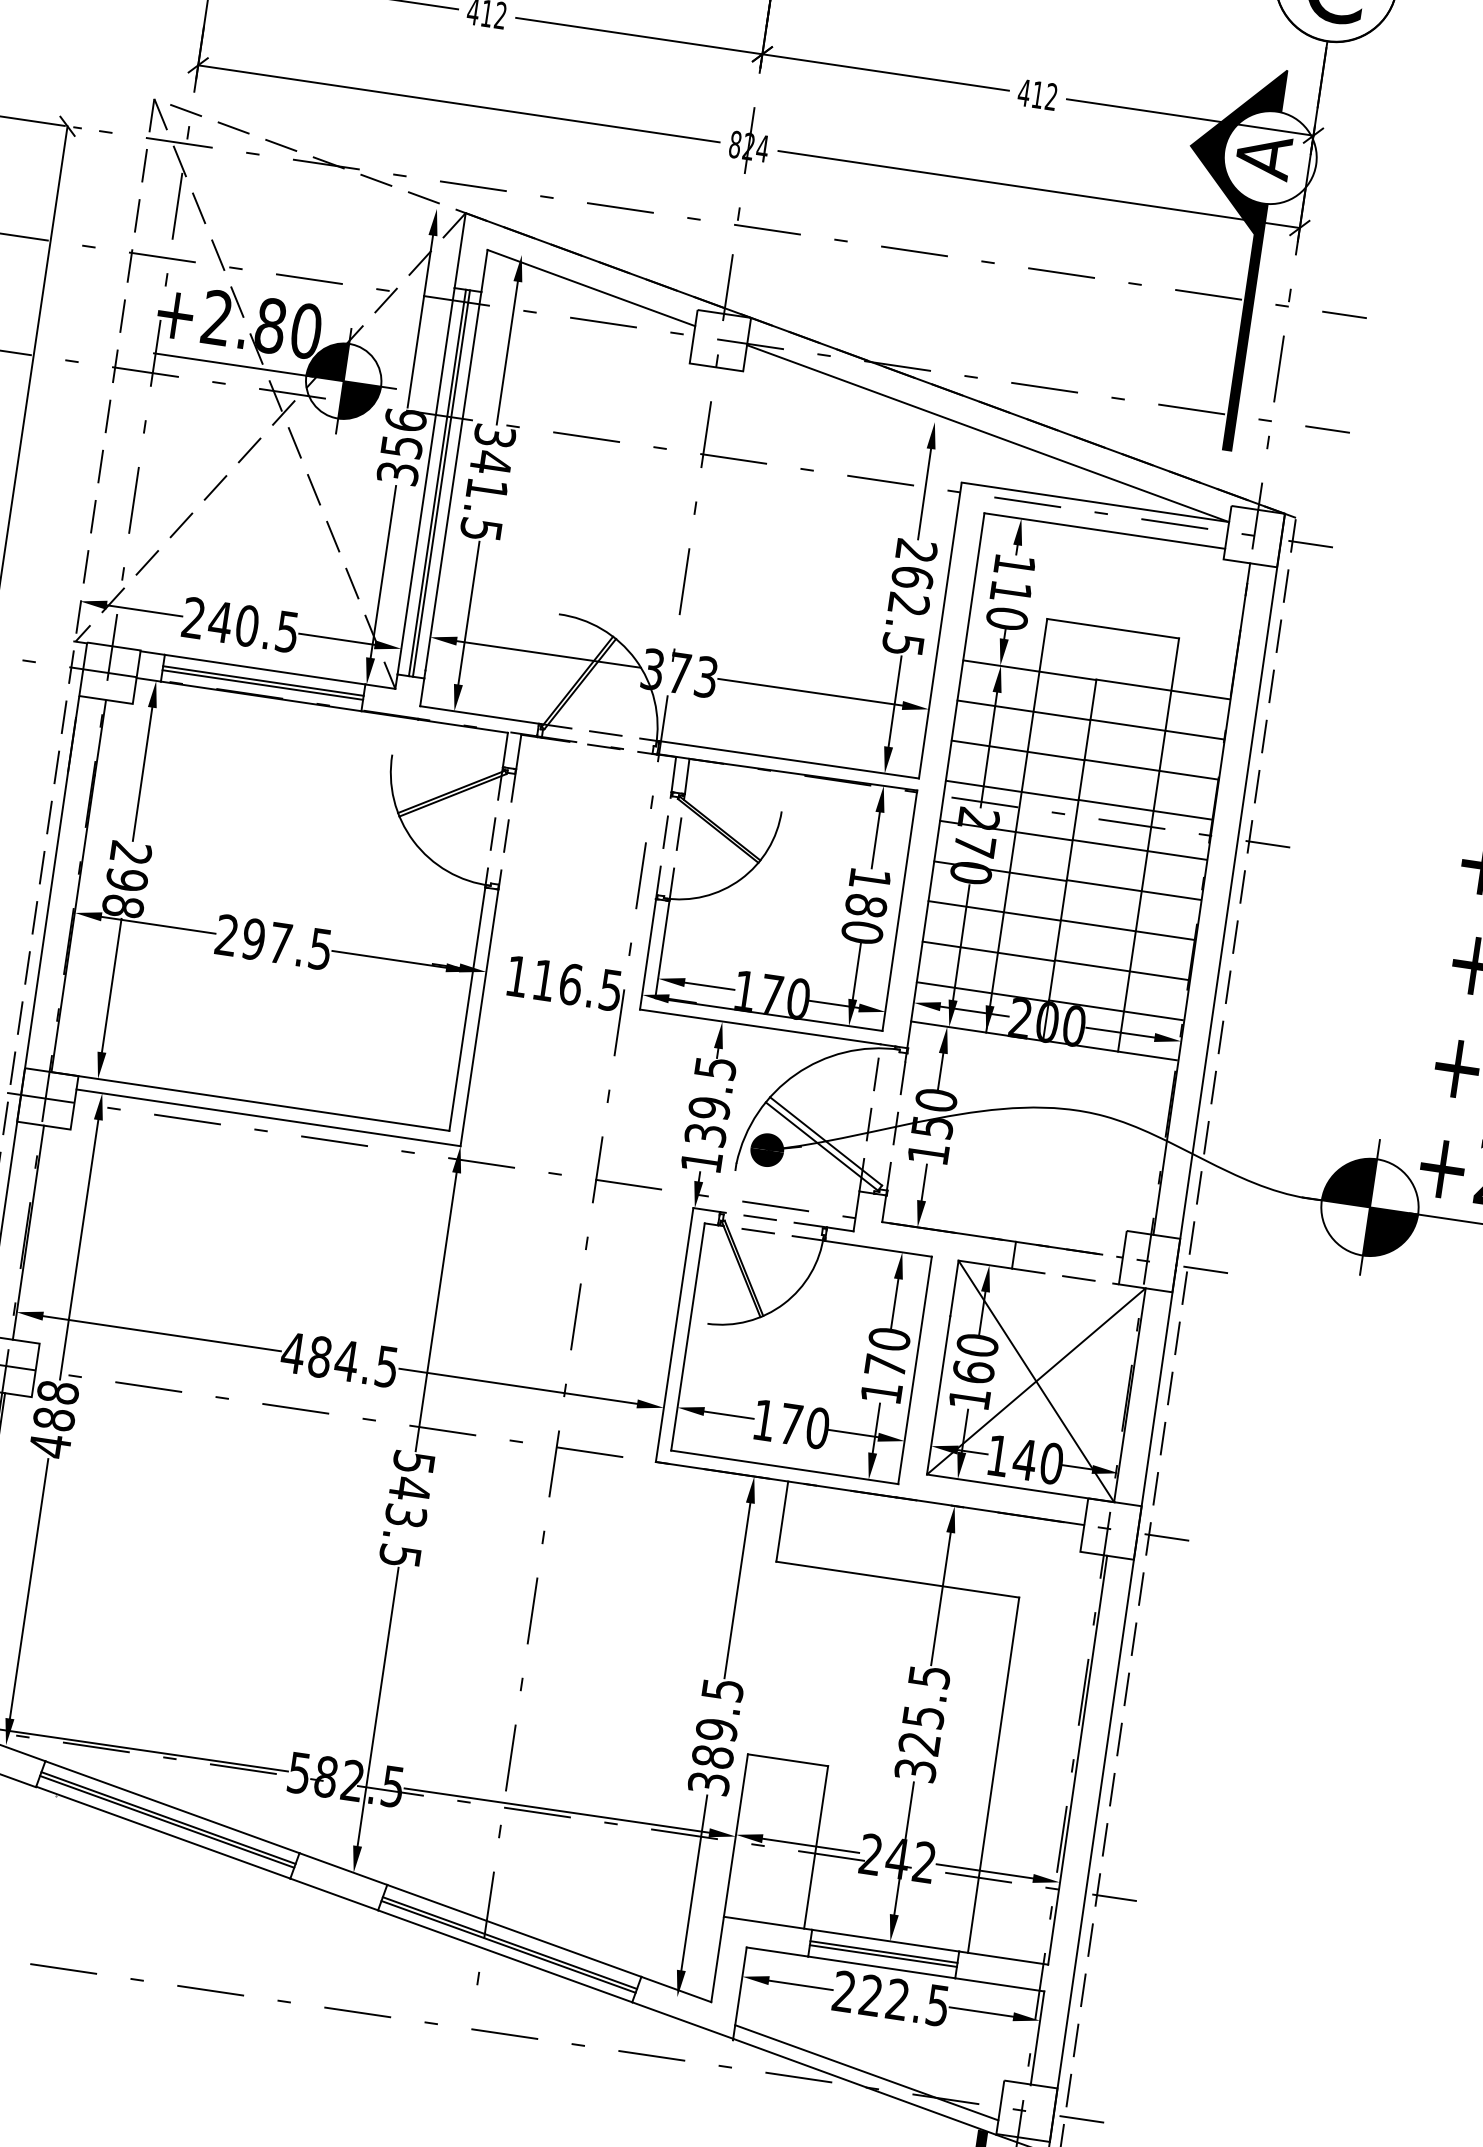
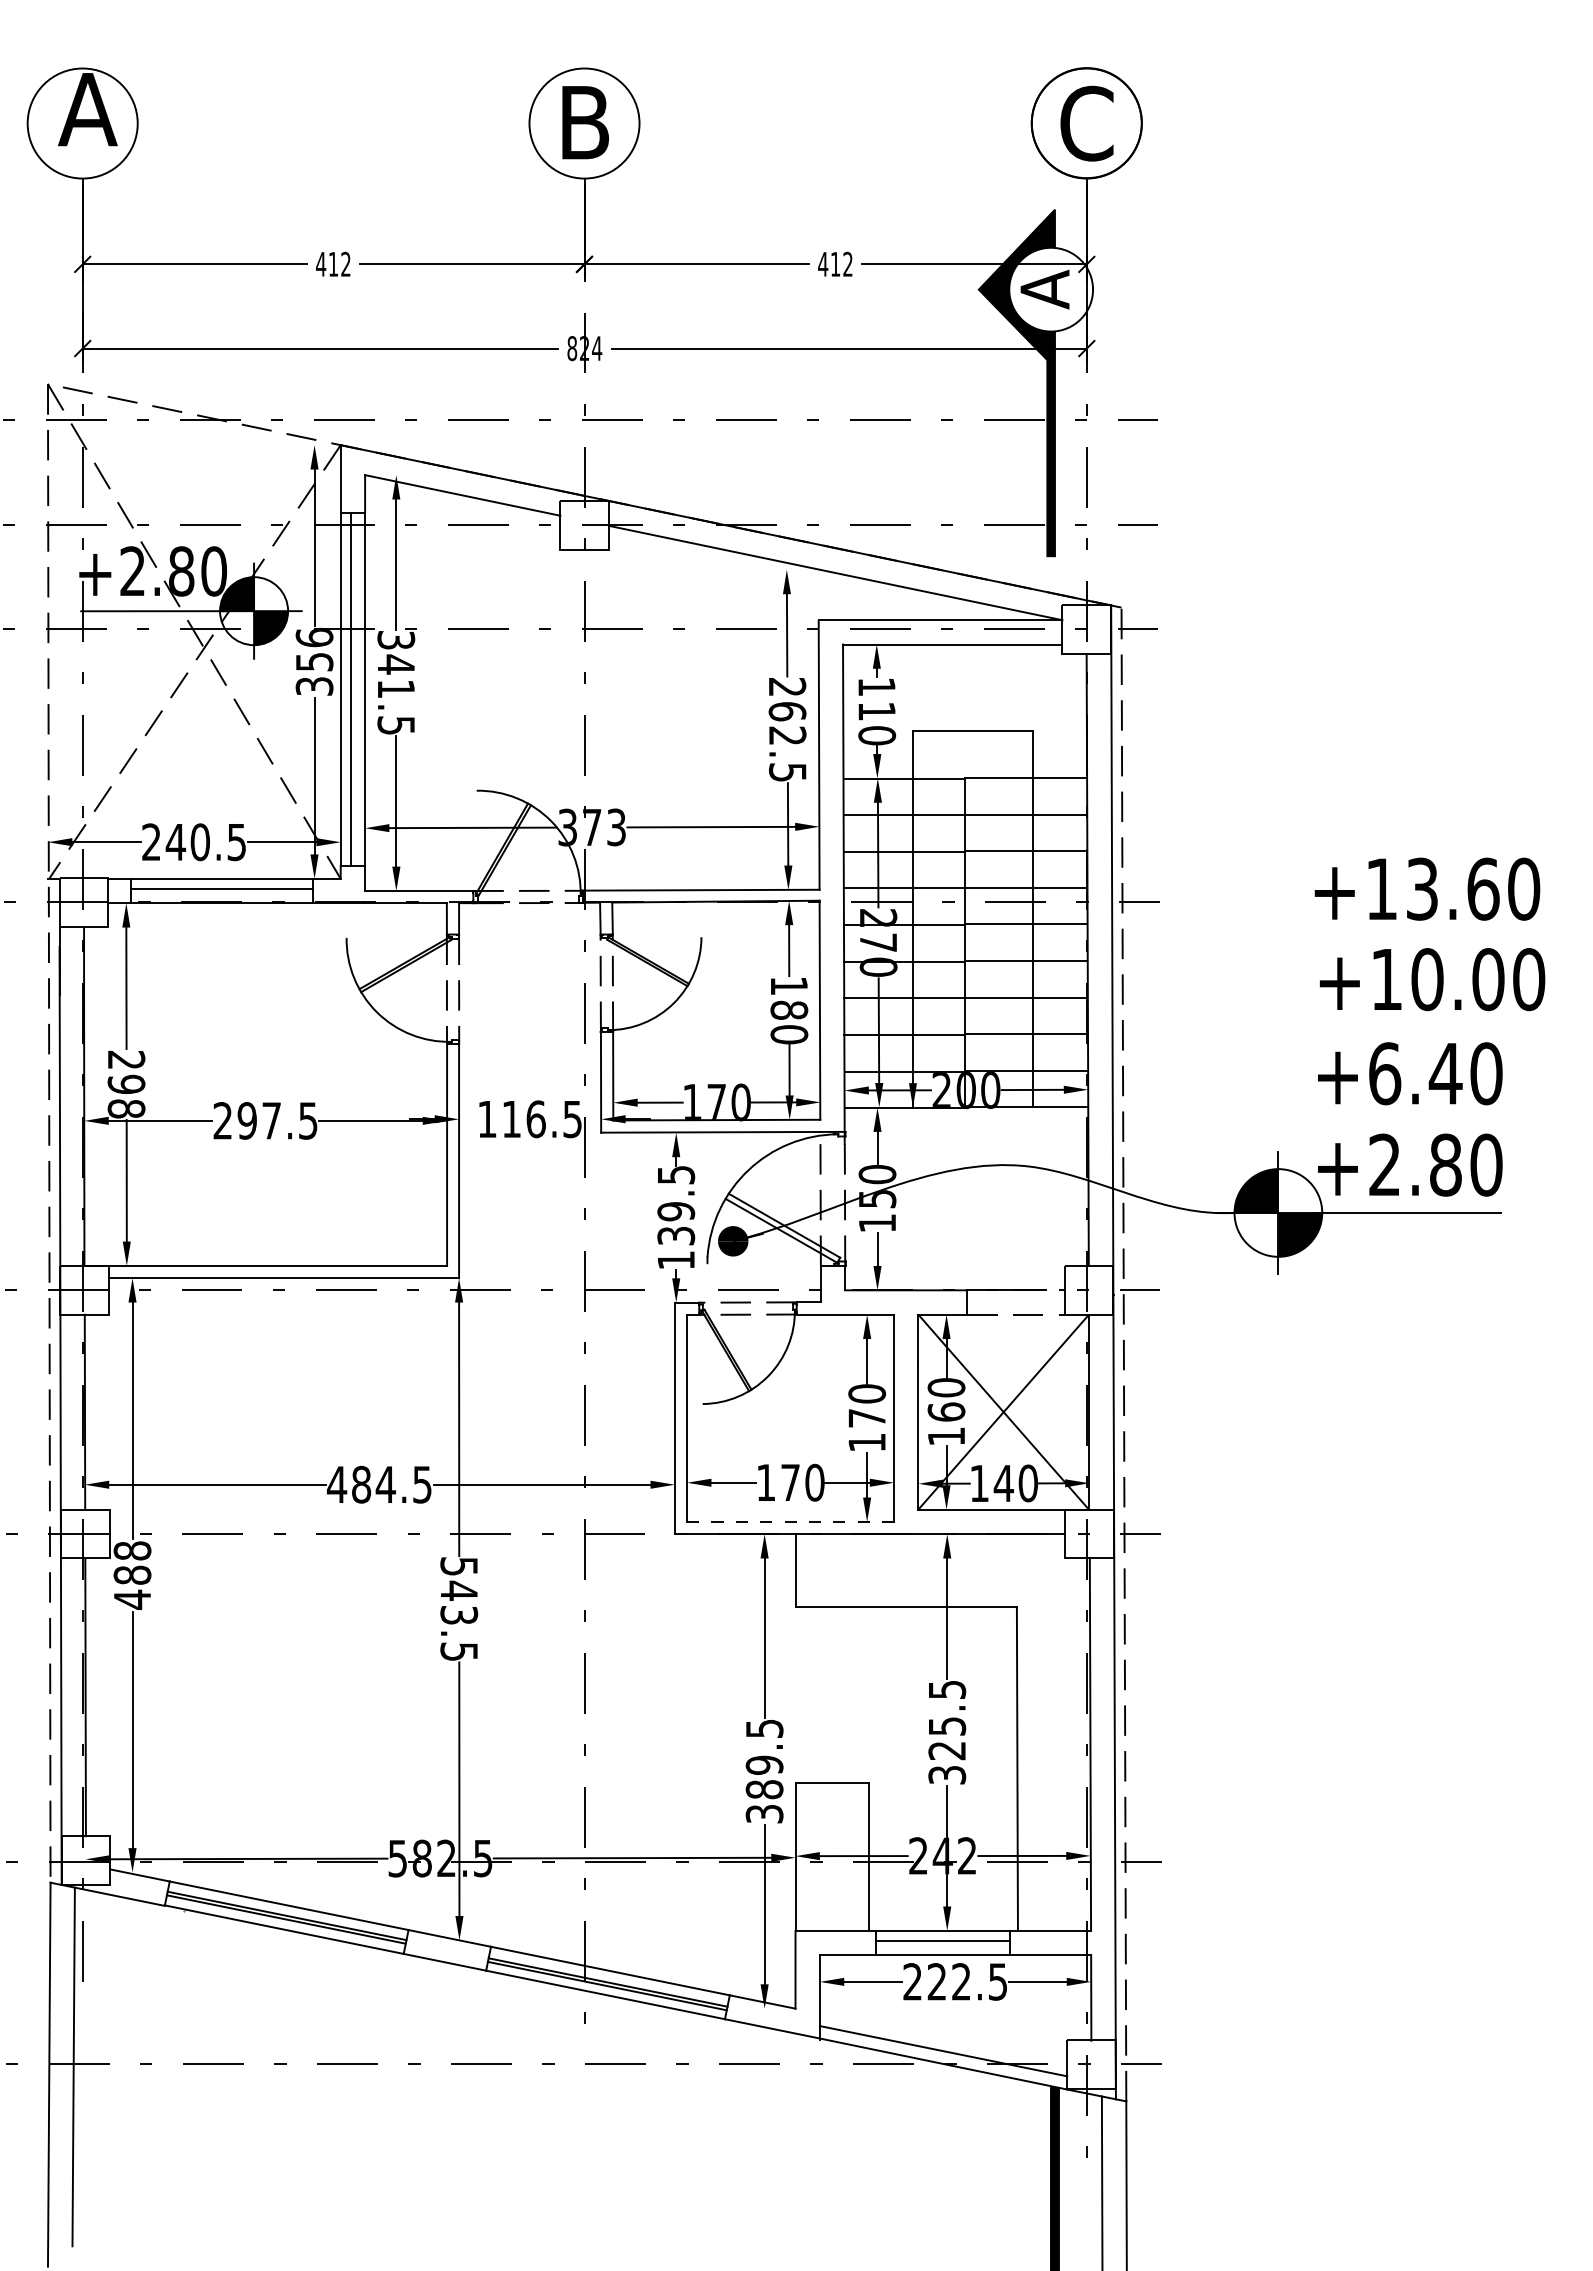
line: (441, 483) -> (354, 689), removed
line: (262, 684) -> (221, 892), removed
line: (784, 1466) -> (790, 1521), solid -> dashed
line: (882, 1955) -> (942, 1944), removed

